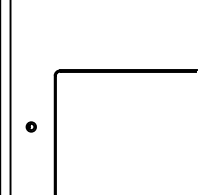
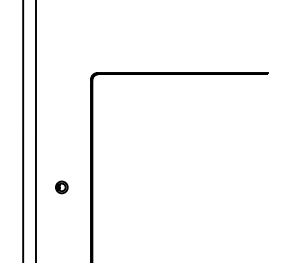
part: (31, 127) -> (61, 187), moved

